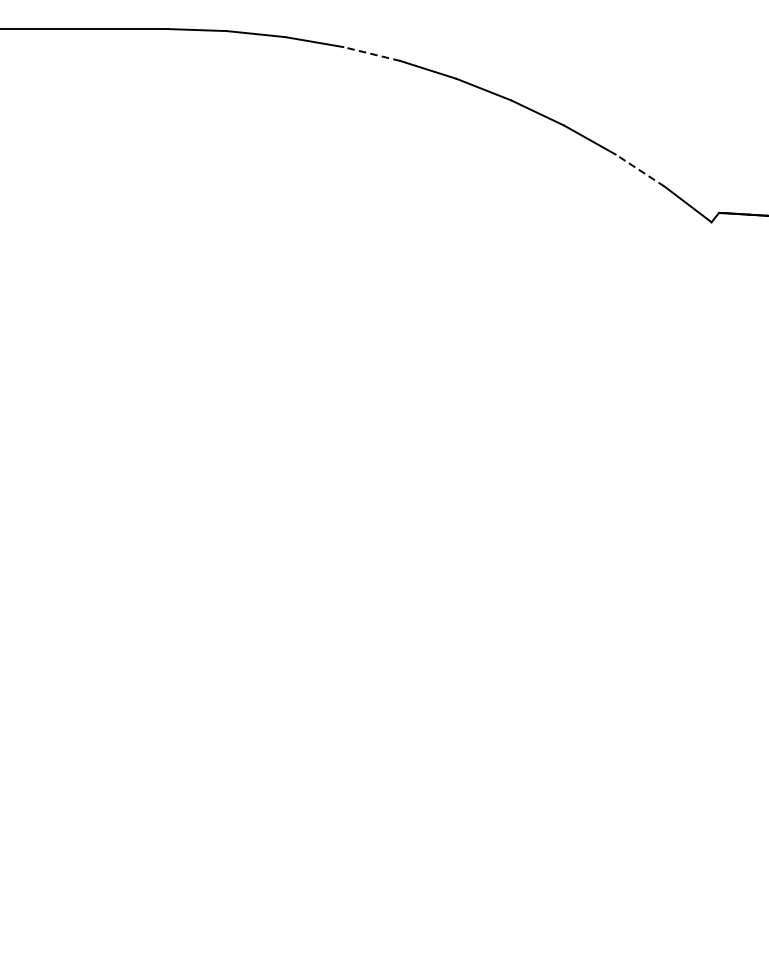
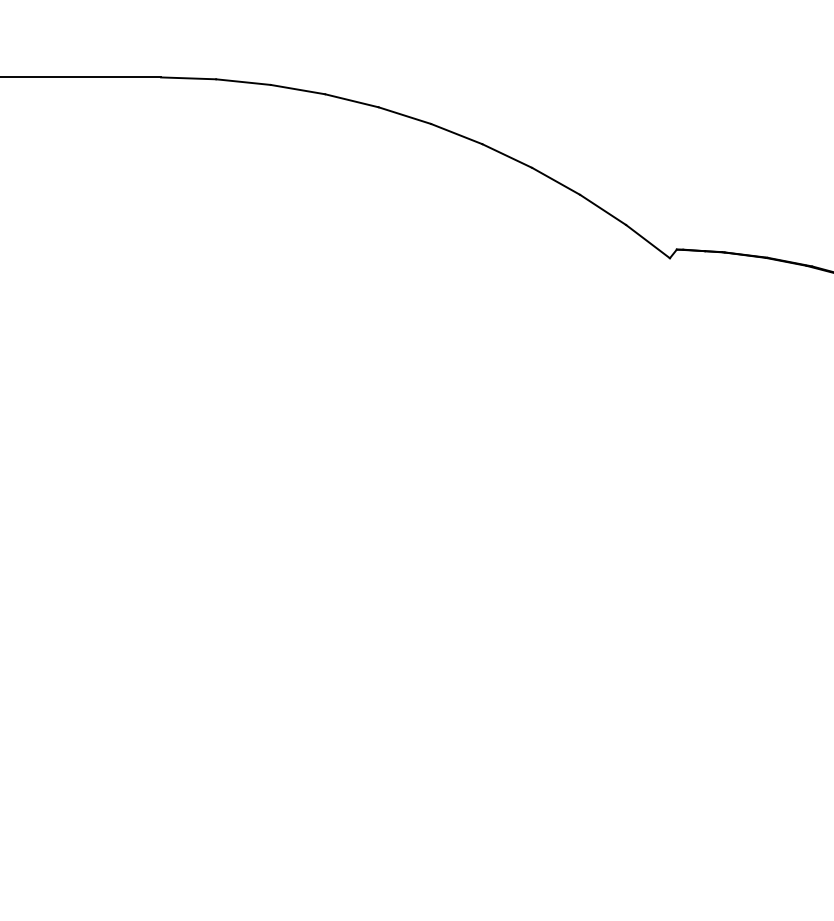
line: (371, 53) -> (351, 100), dashed -> solid
line: (640, 170) -> (603, 209), dashed -> solid

